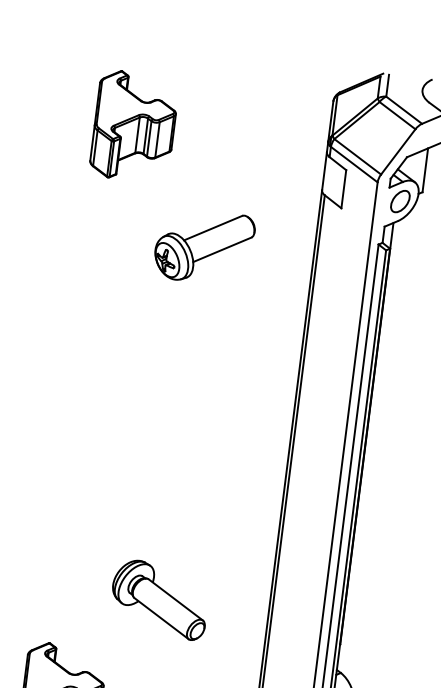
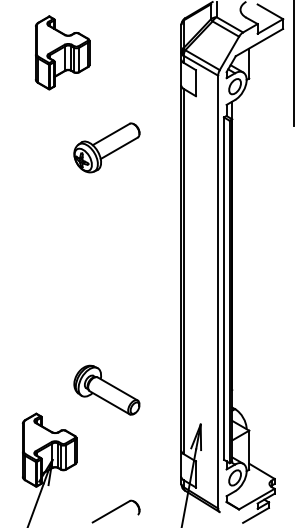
part: (134, 126) -> (62, 52), moved
part: (203, 246) -> (106, 147), moved
part: (159, 598) -> (106, 389), moved

